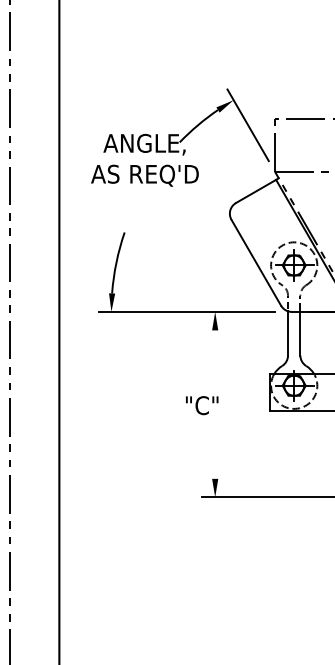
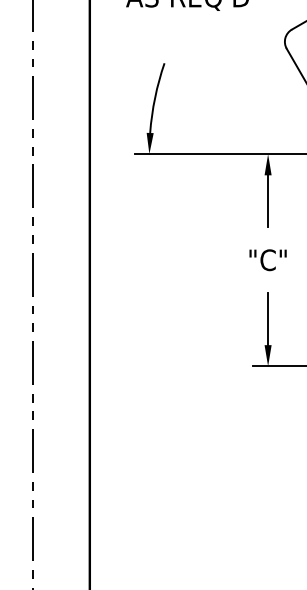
line: (215, 352) -> (268, 200), added
text: (202, 405) -> (268, 260), moved
line: (215, 455) -> (268, 318), added

